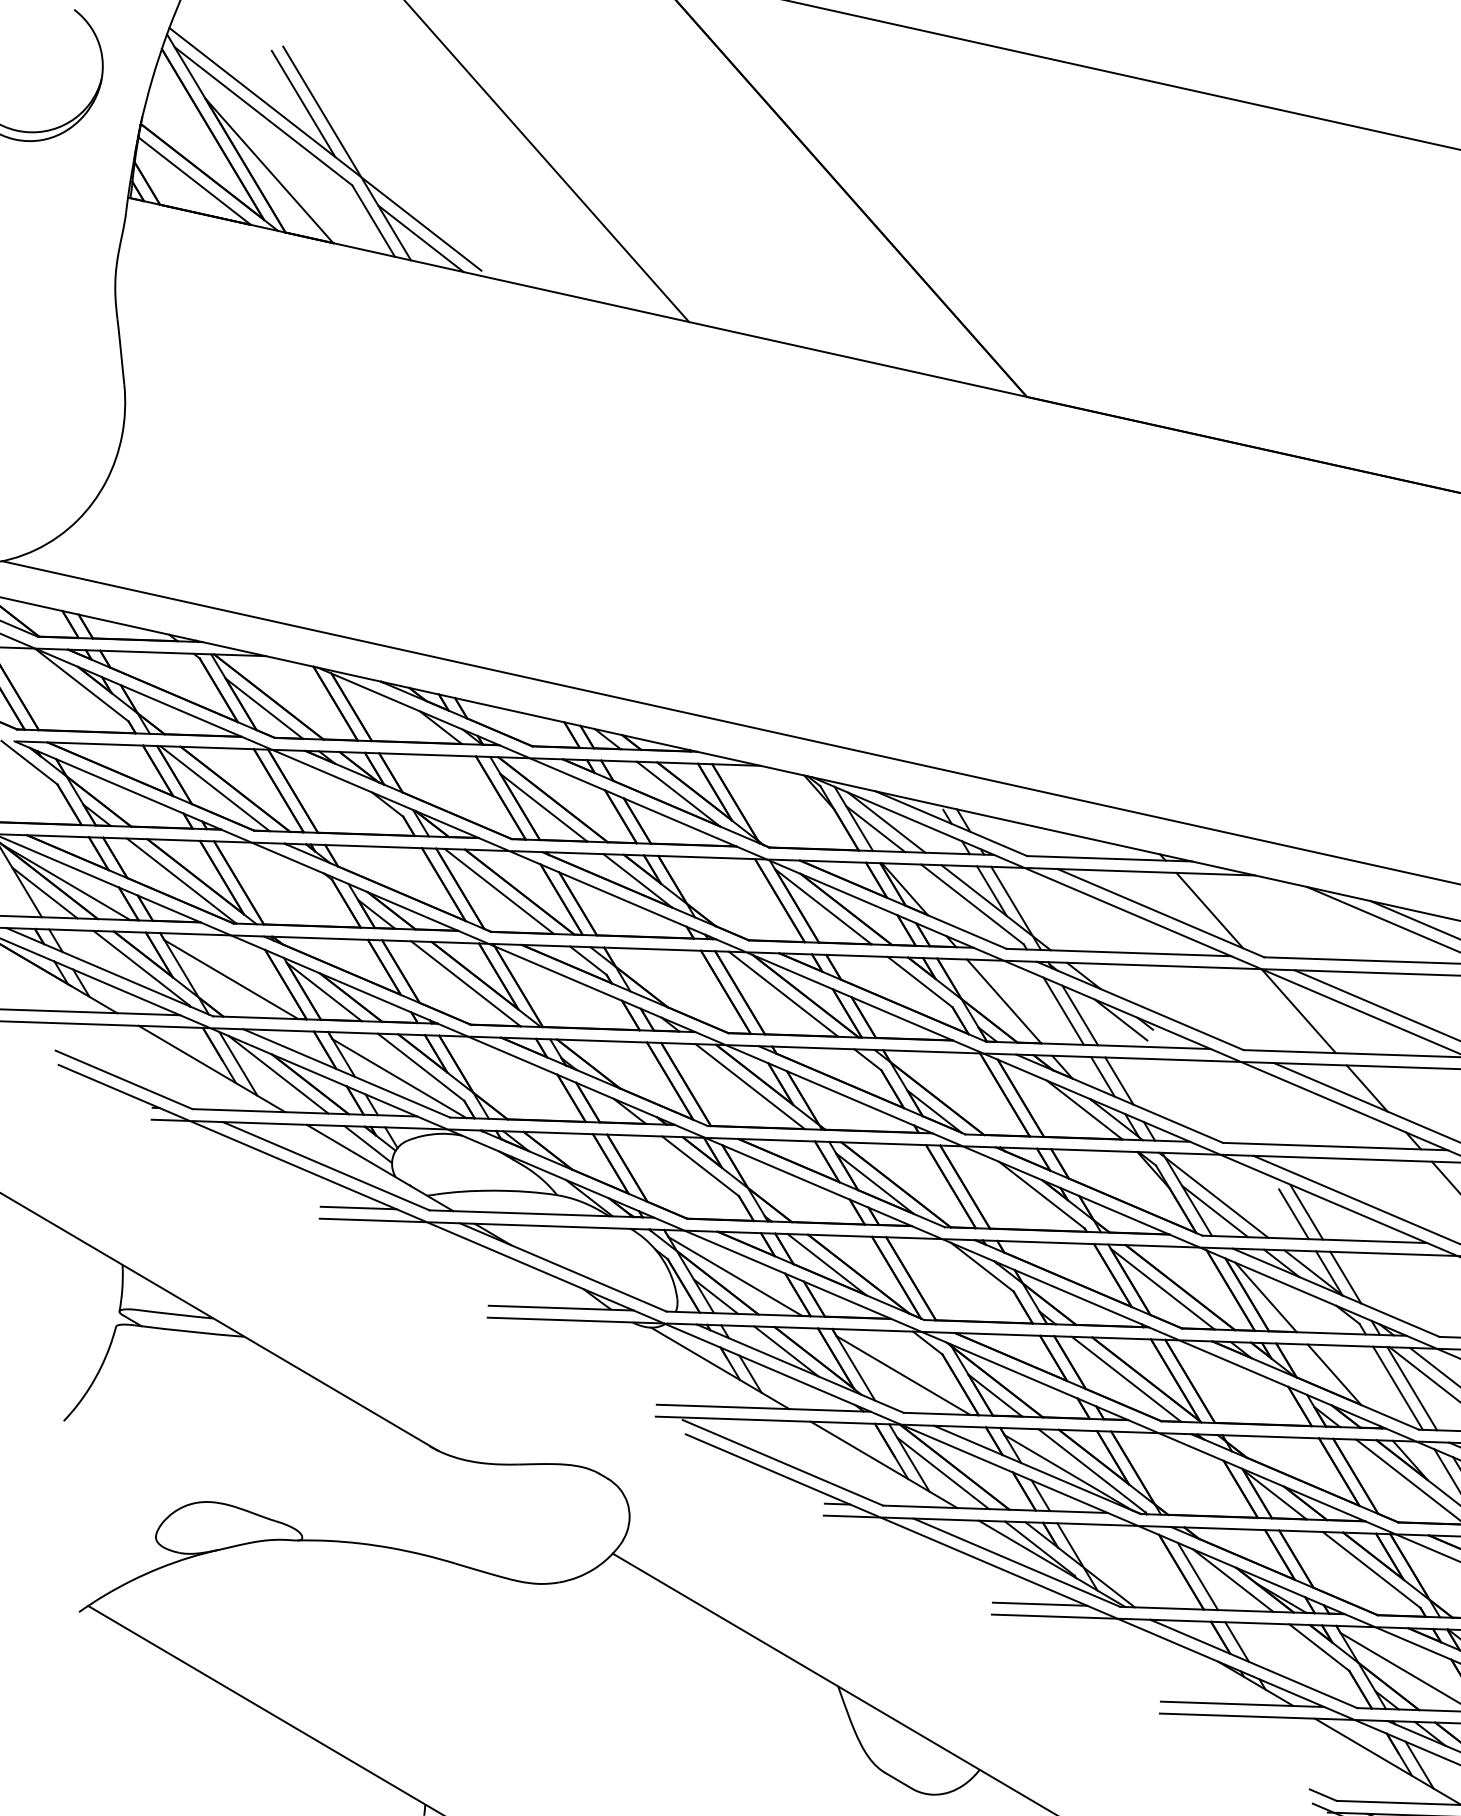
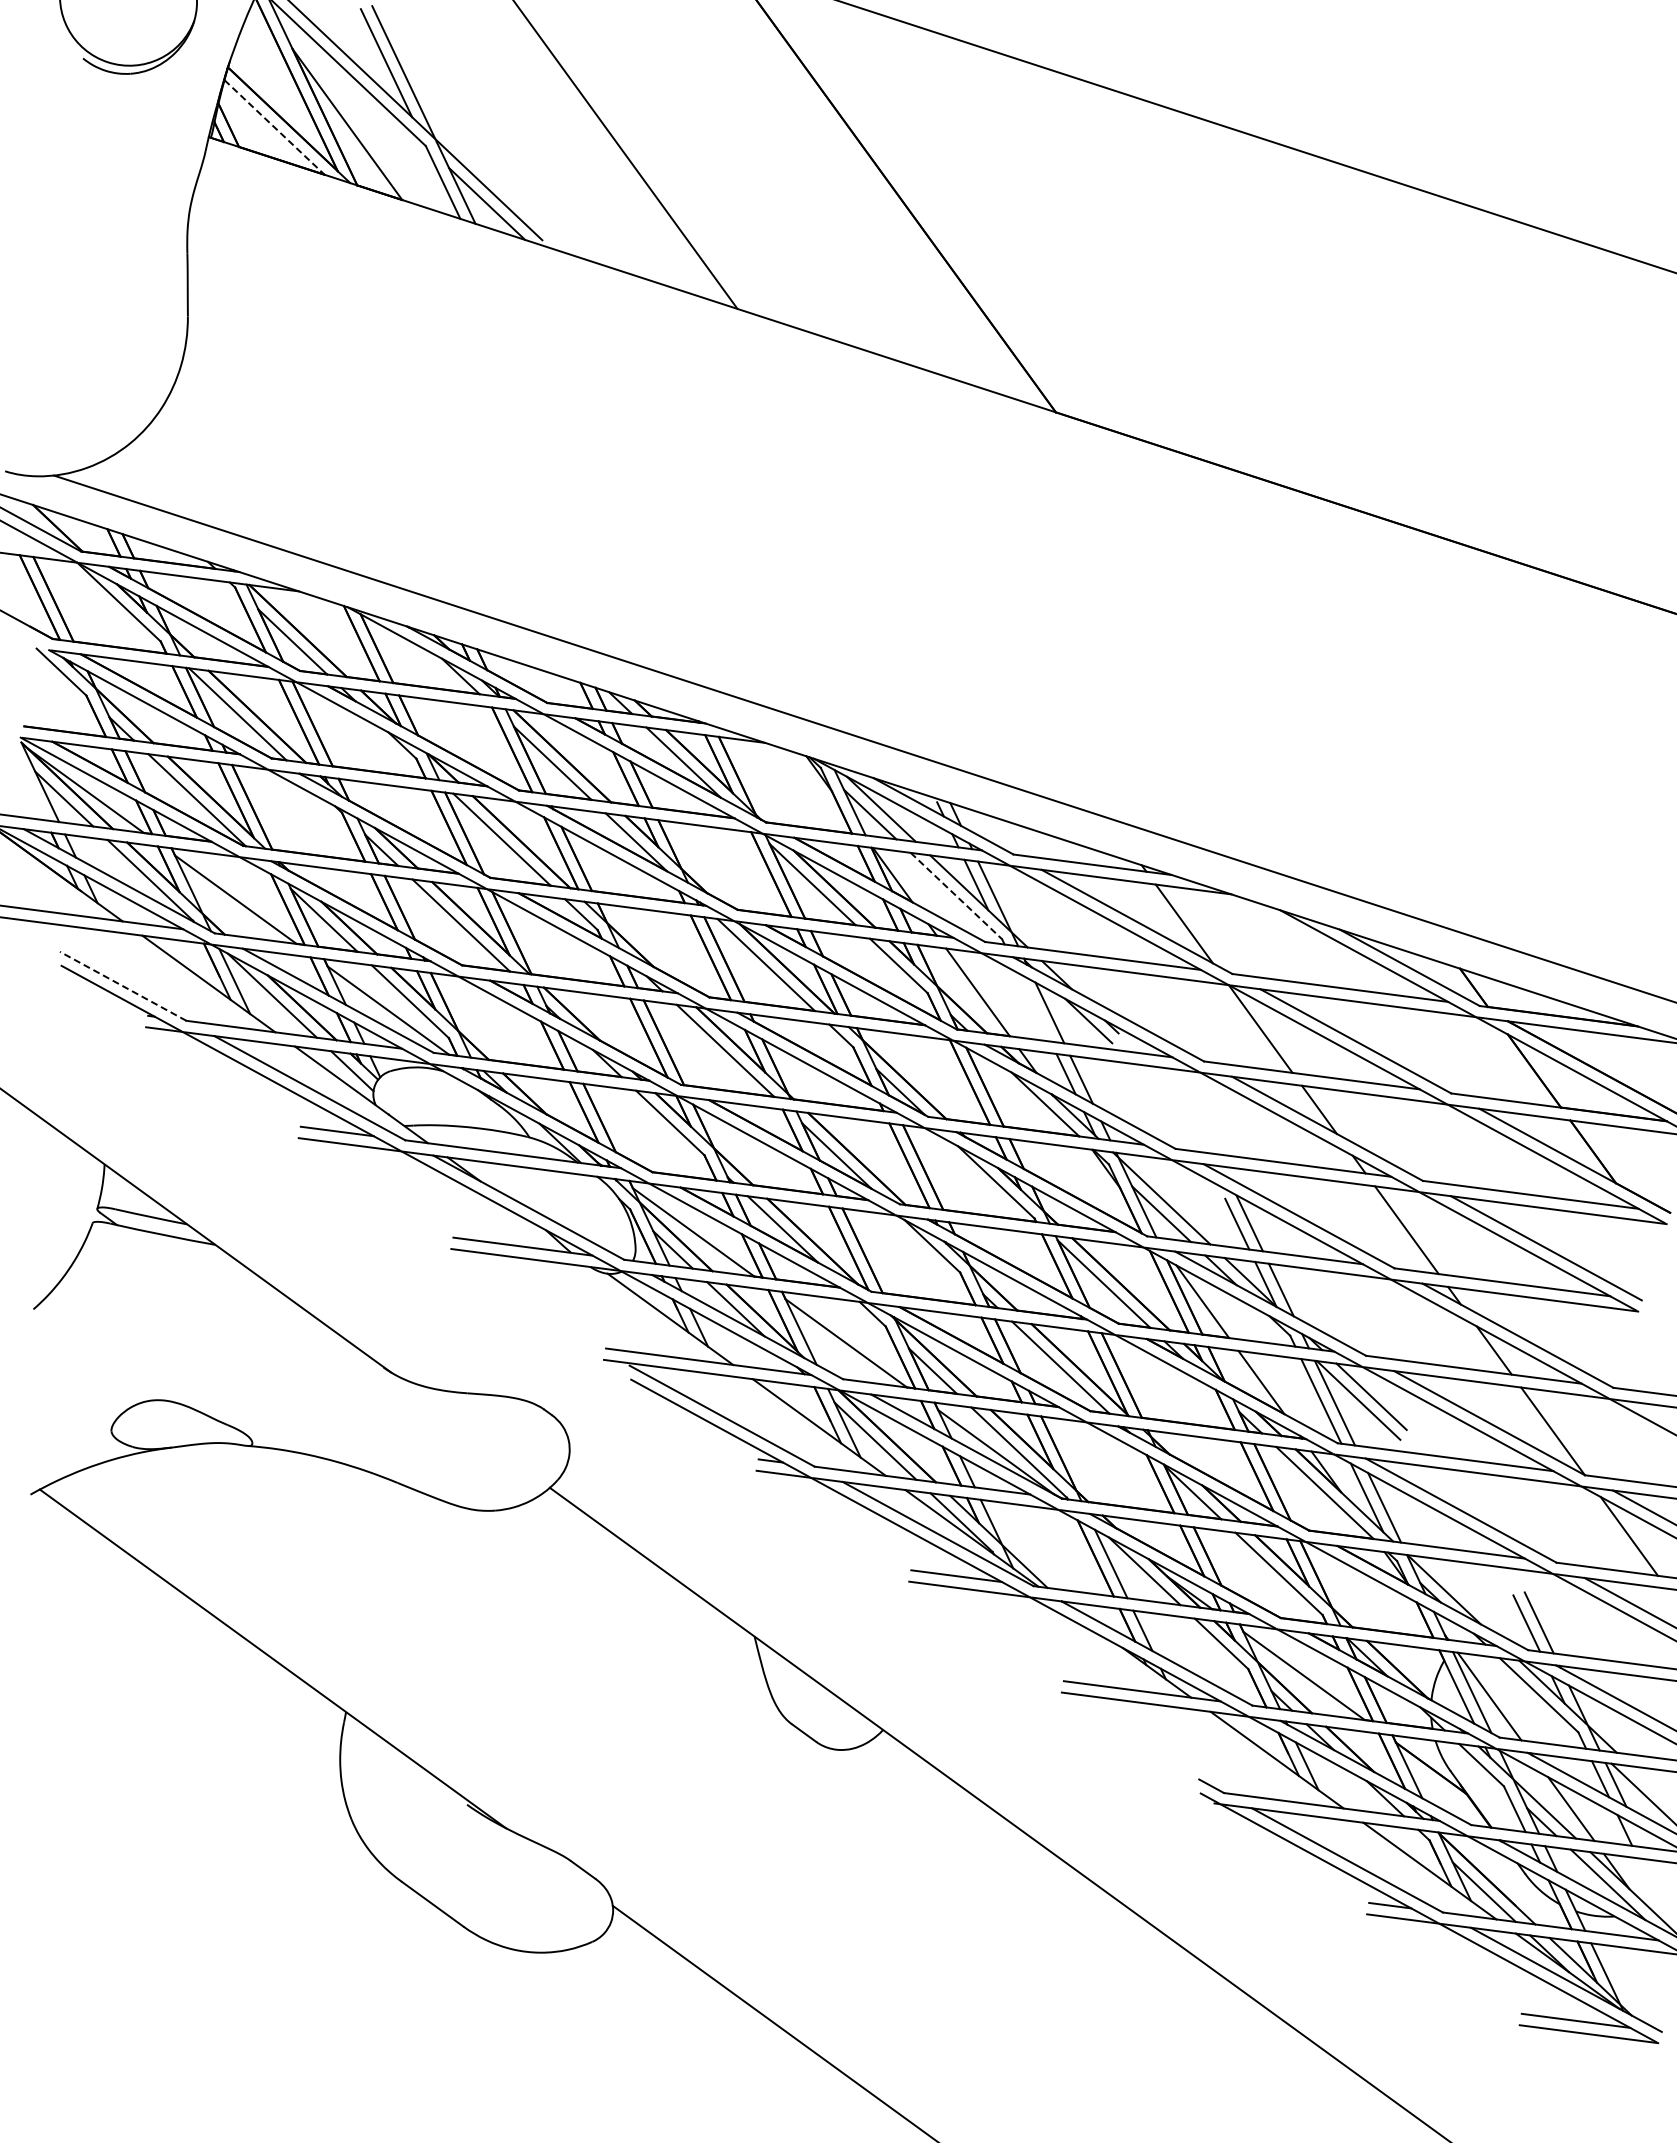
line: (194, 181) -> (274, 127), solid -> dashed
line: (972, 904) -> (956, 896), solid -> dashed
line: (1063, 1011) -> (1034, 1007), removed
line: (123, 1080) -> (122, 986), solid -> dashed

